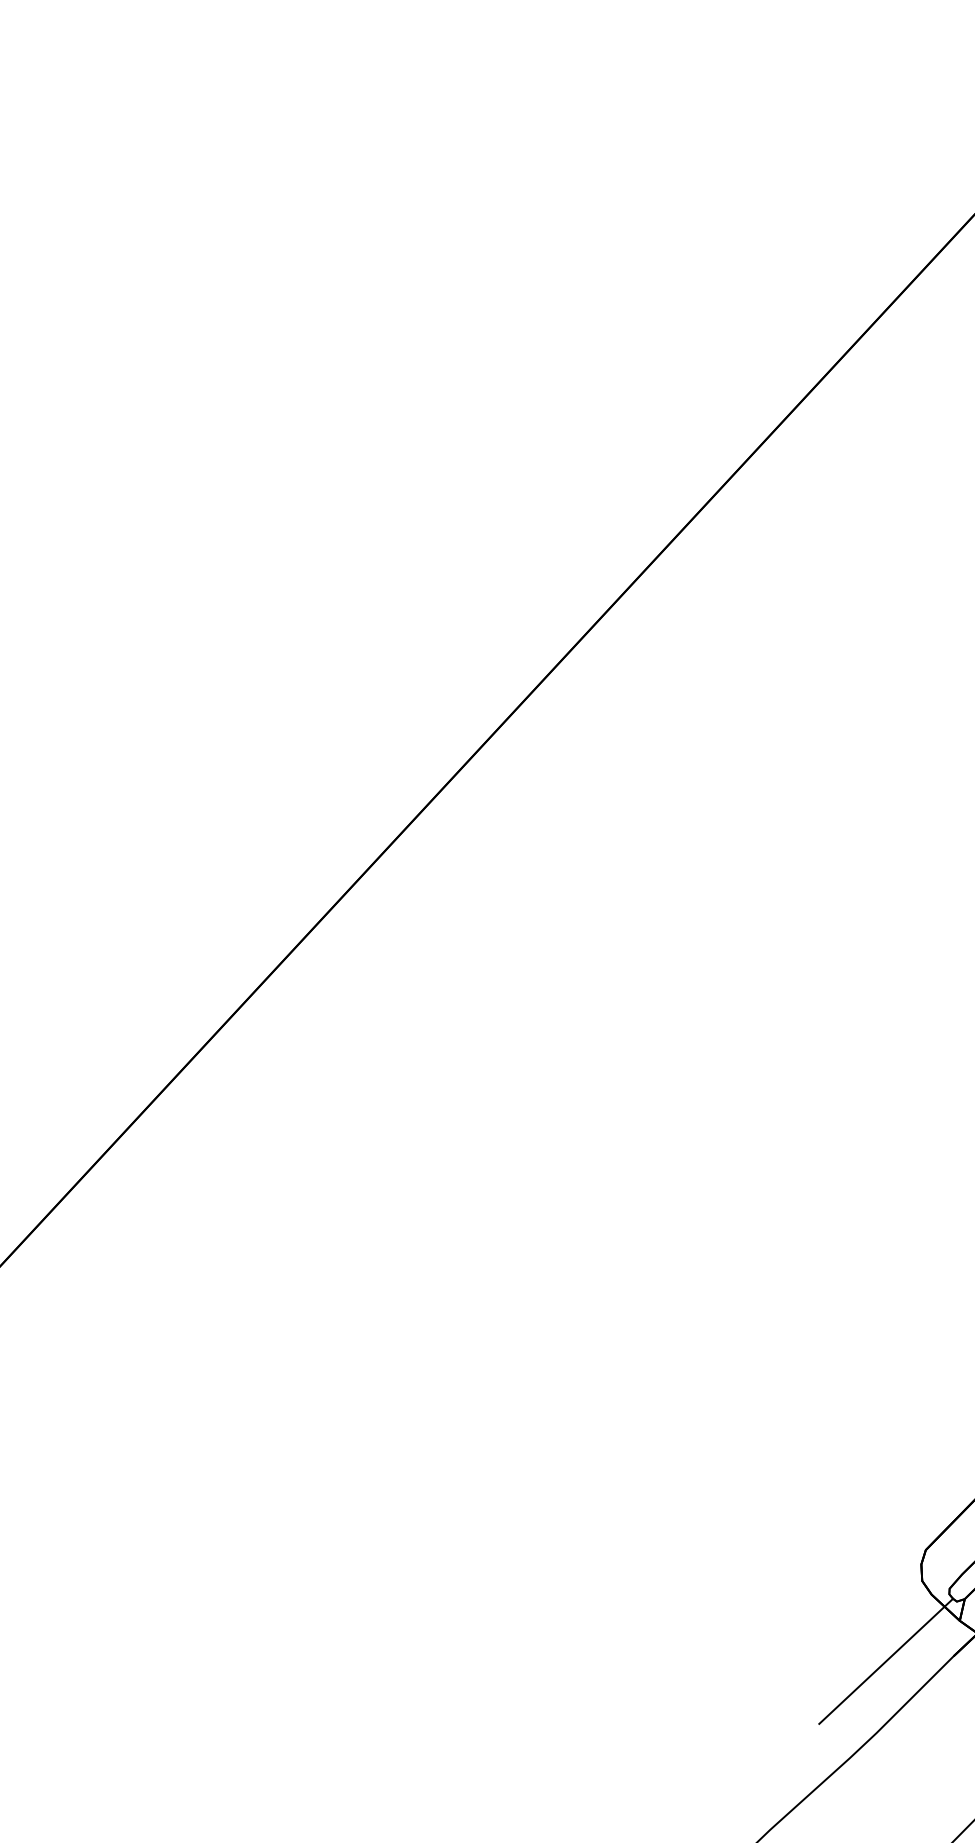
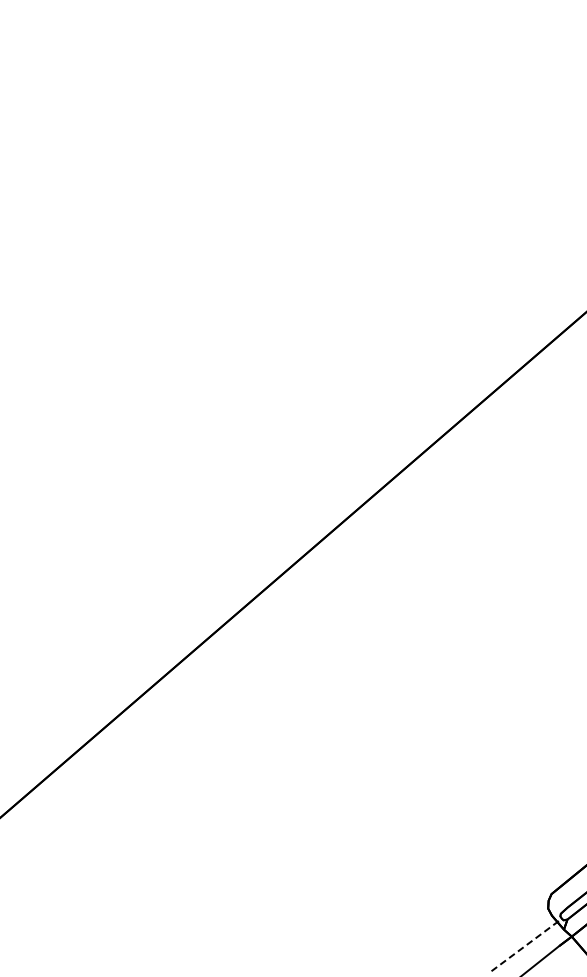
line: (885, 1662) -> (526, 945), solid -> dashed

